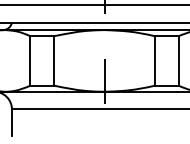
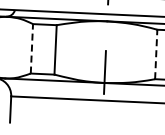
line: (30, 60) -> (31, 48), solid -> dashed
line: (154, 60) -> (155, 54), solid -> dashed

